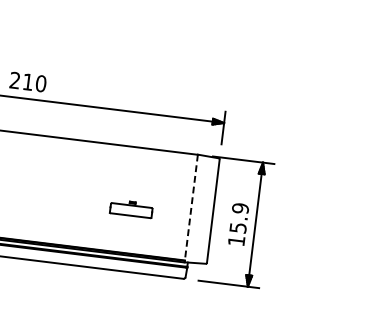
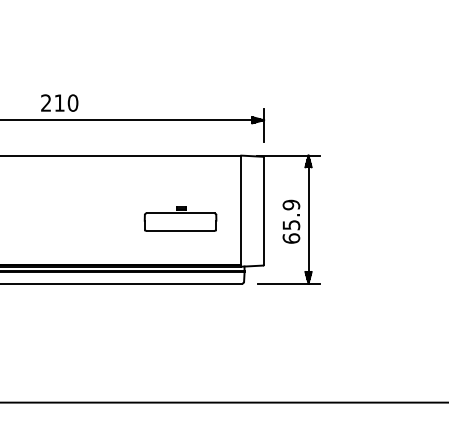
part: (131, 208) -> (180, 218), size x1.67
line: (191, 208) -> (241, 211), dashed -> solid
text: (236, 240) -> (291, 238), 15.9 -> 65.9

